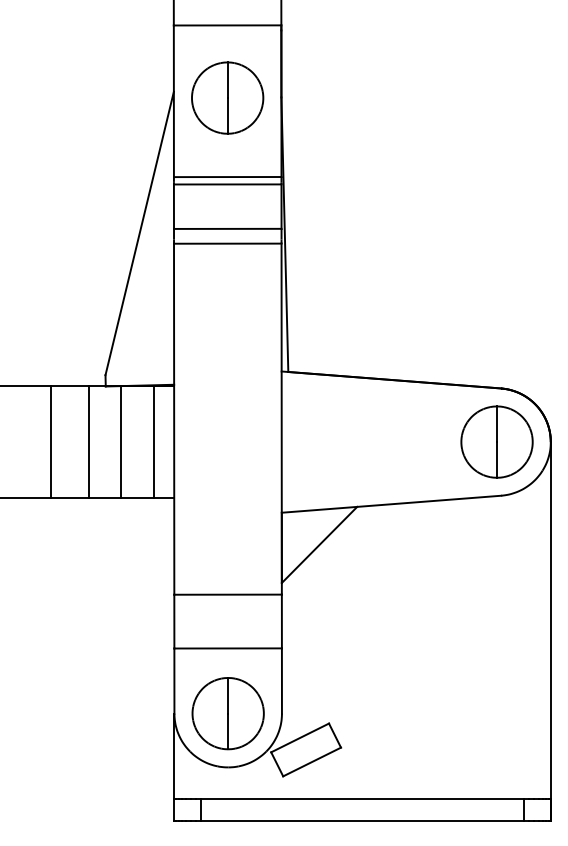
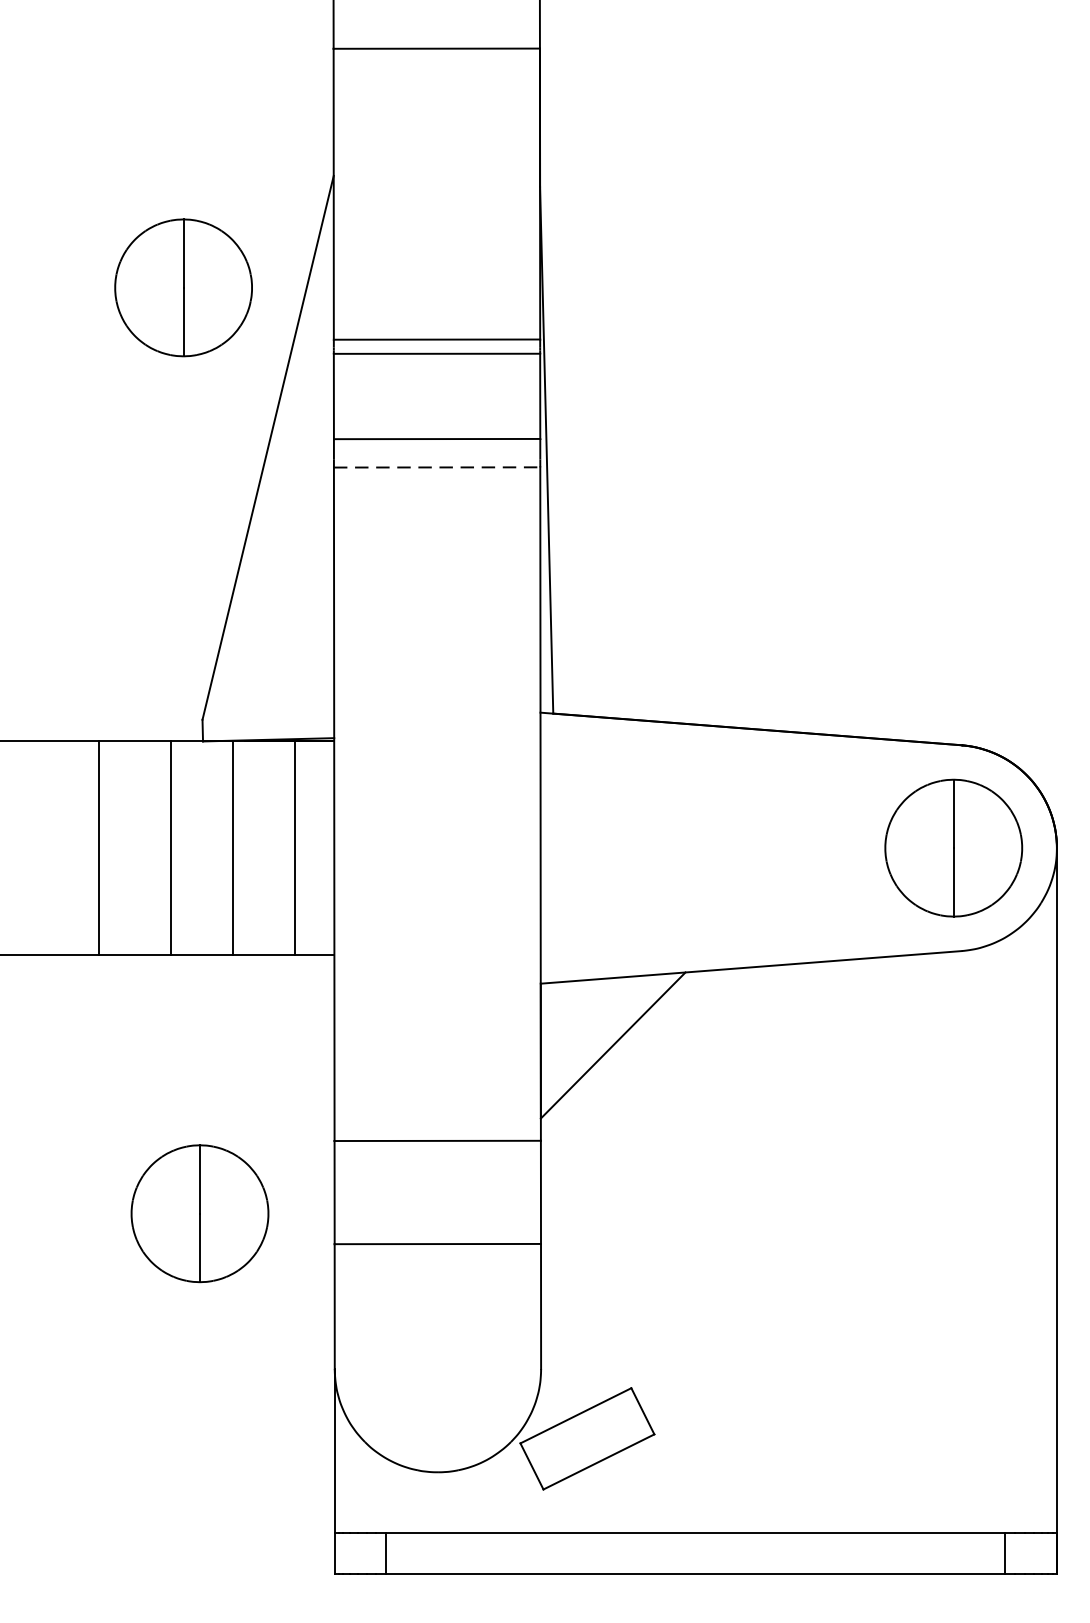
part: (227, 97) -> (183, 286), moved
line: (227, 243) -> (436, 467), solid -> dashed
part: (227, 713) -> (198, 1213), moved

